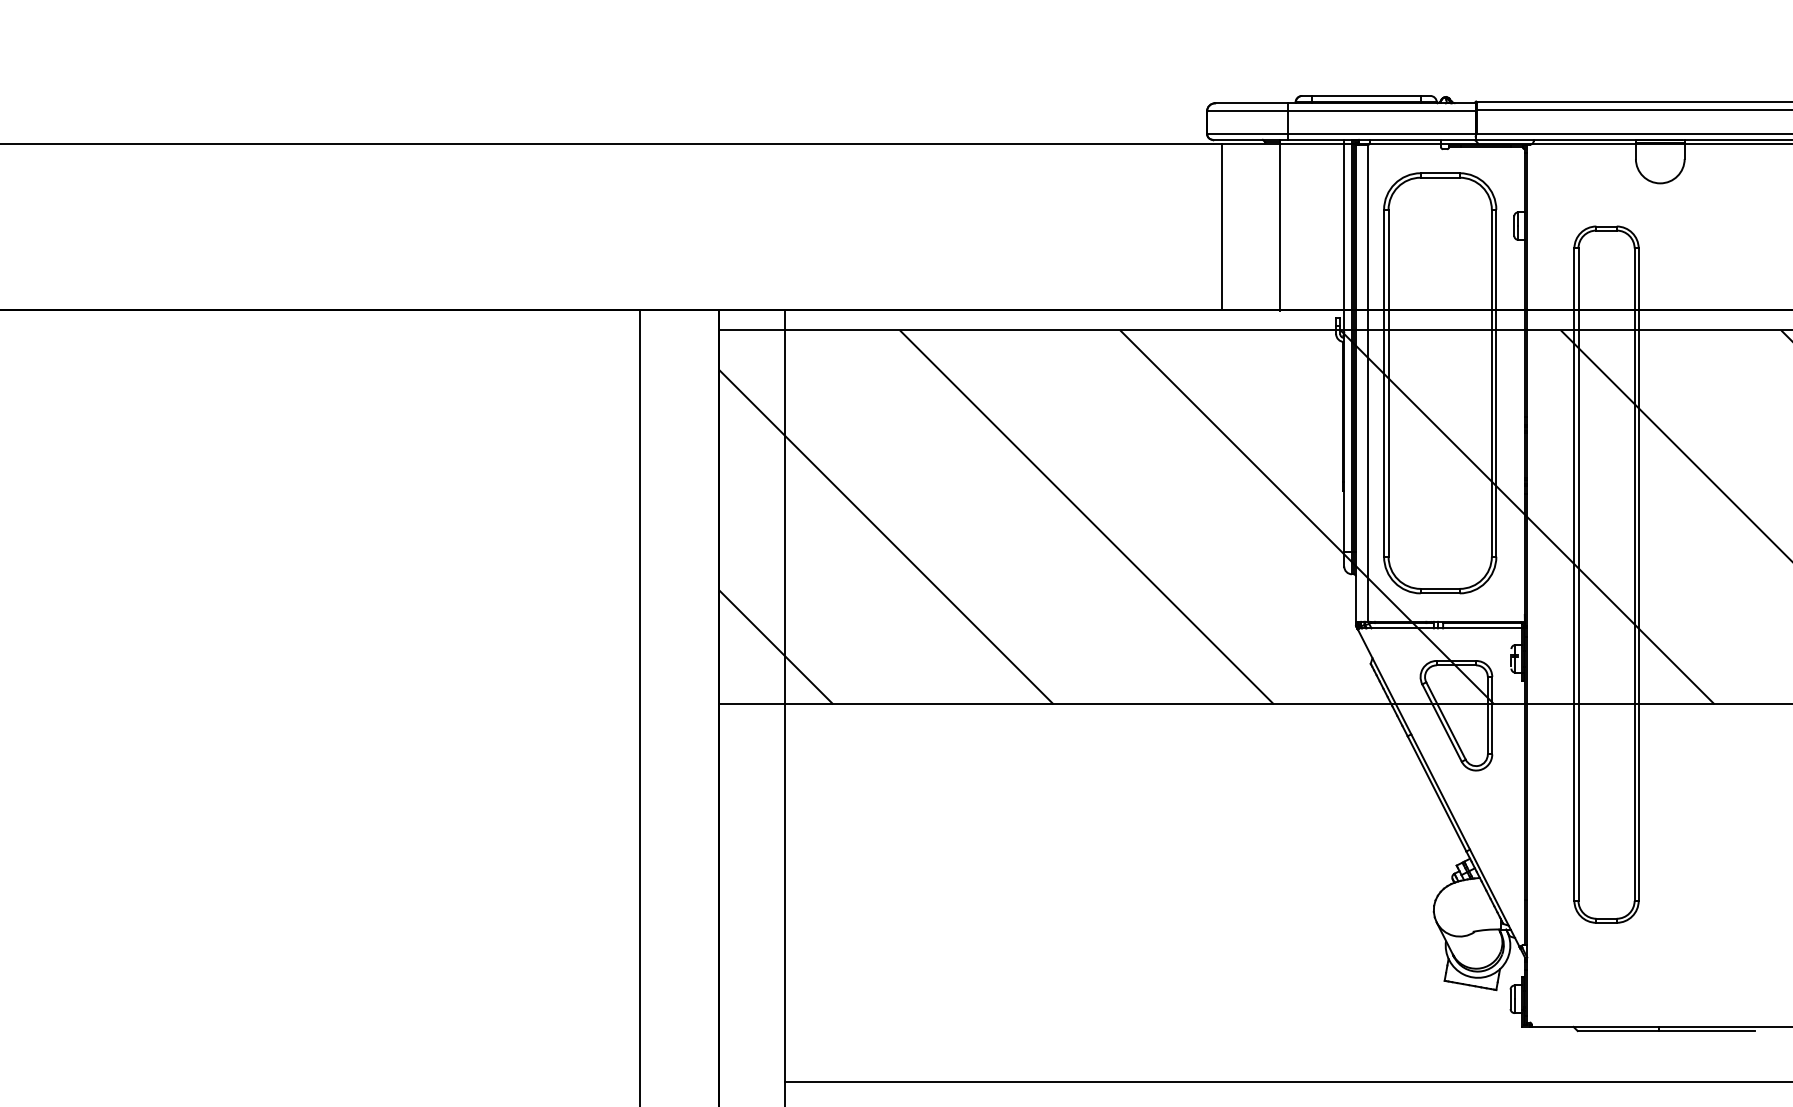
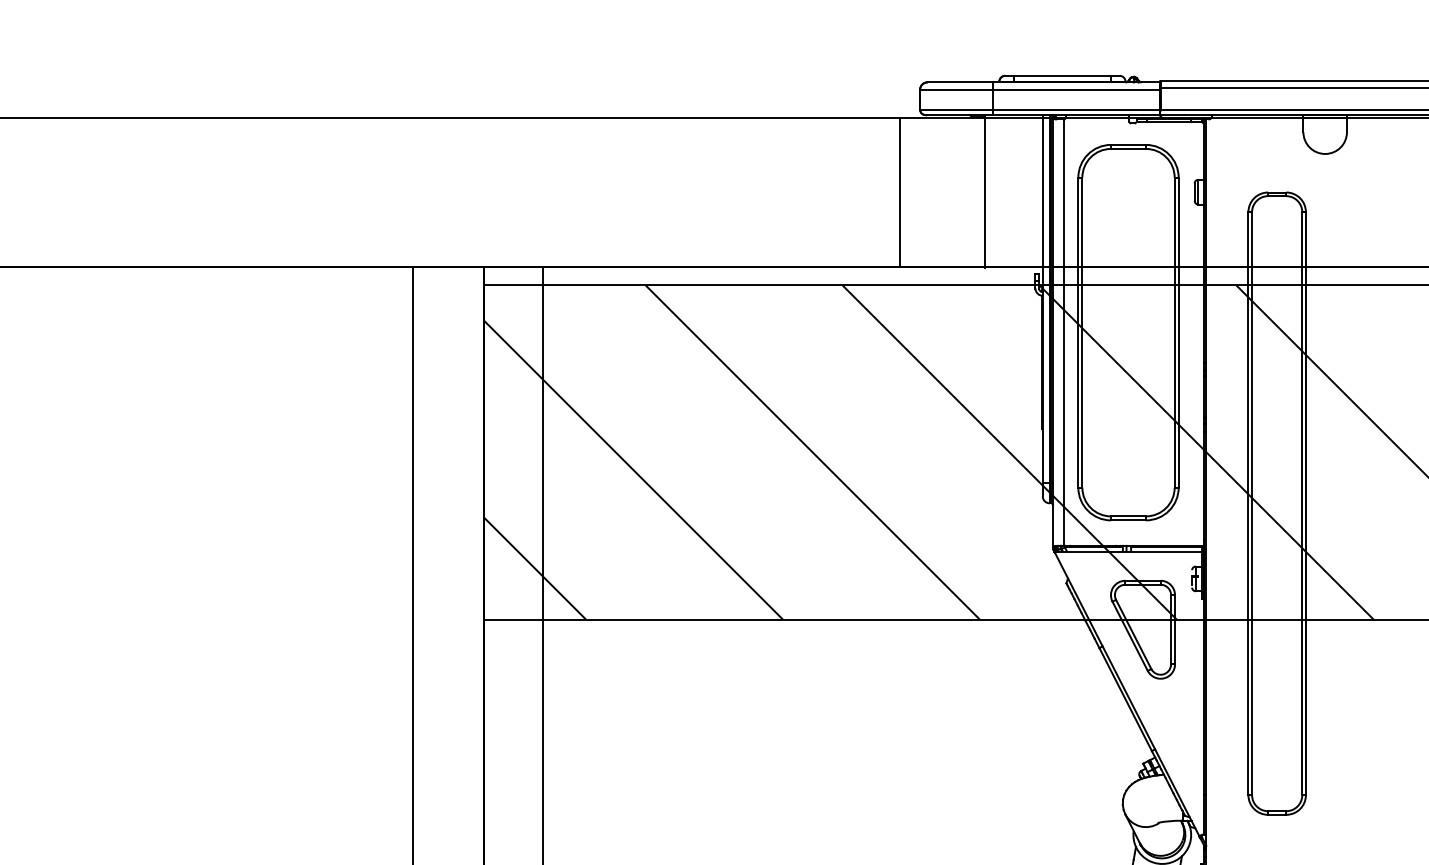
line: (1221, 226) -> (899, 192), moved

